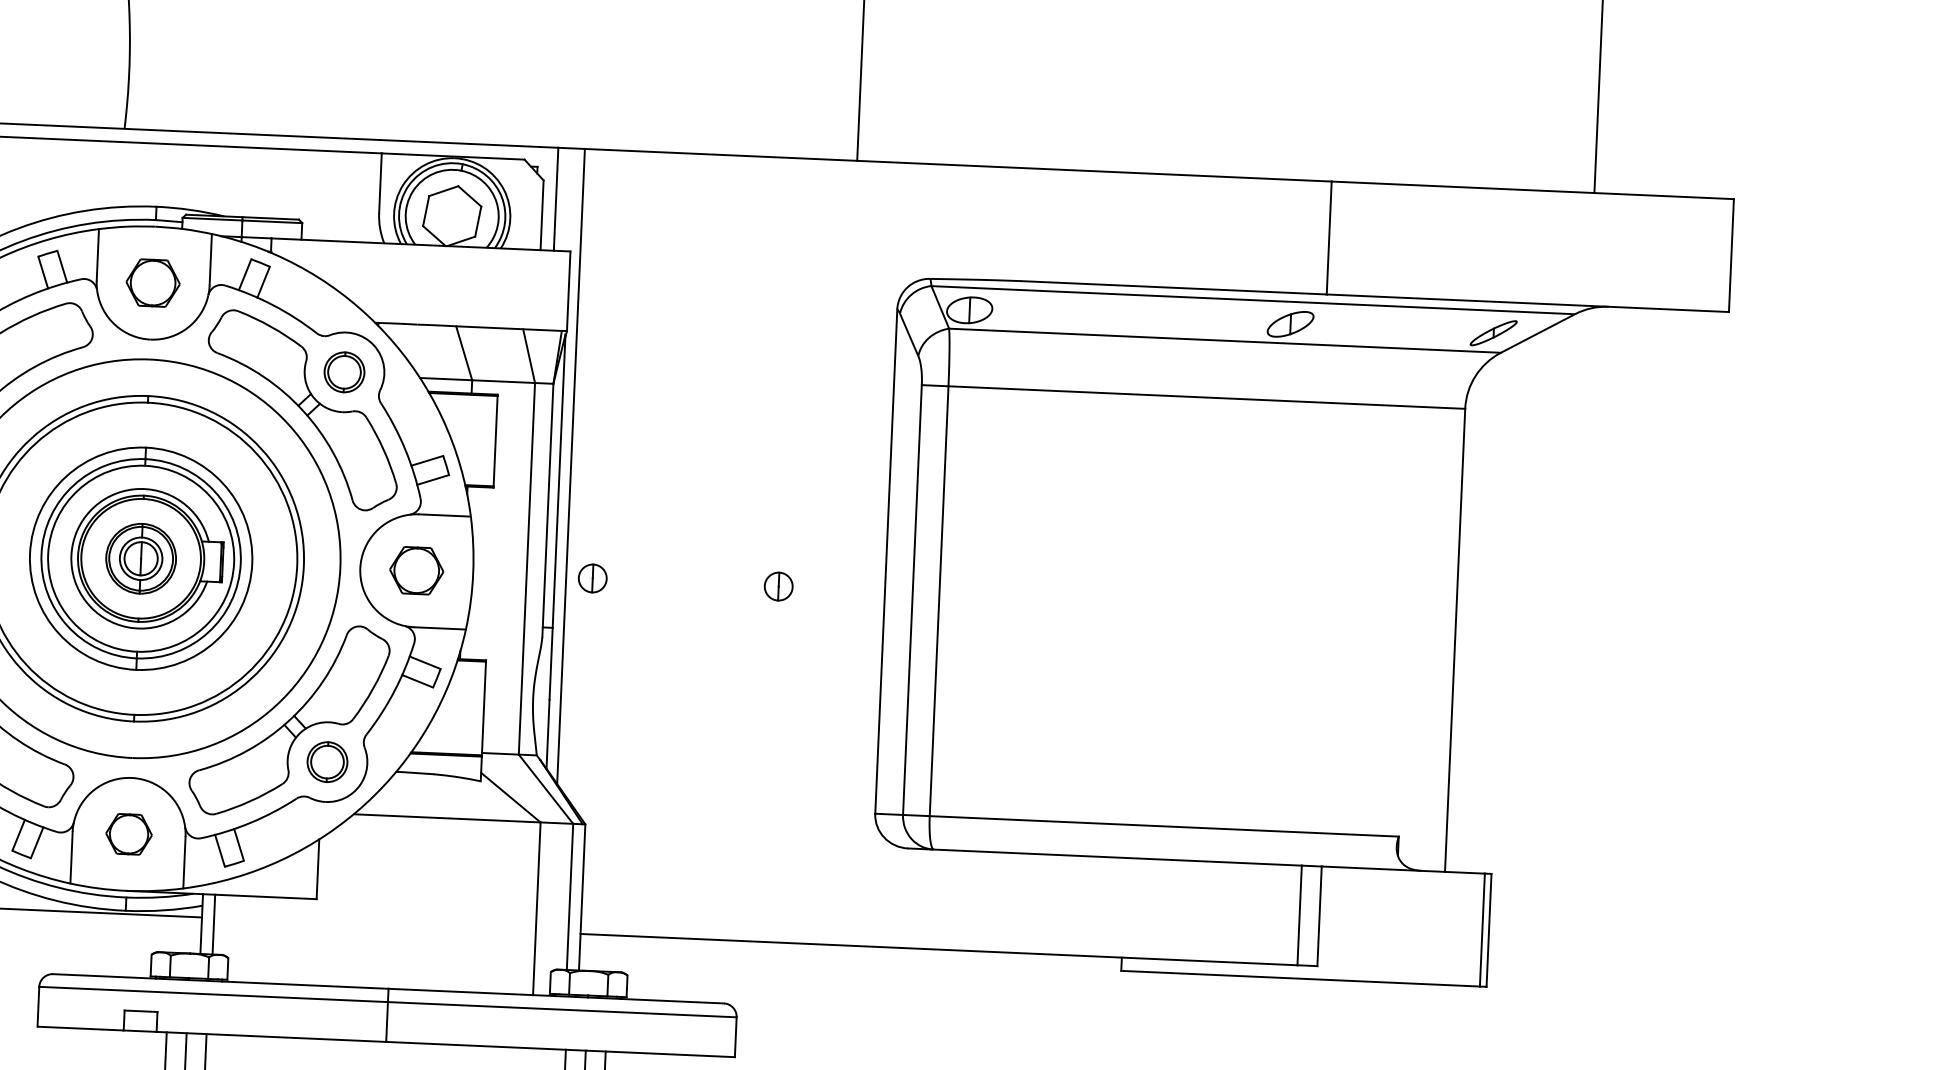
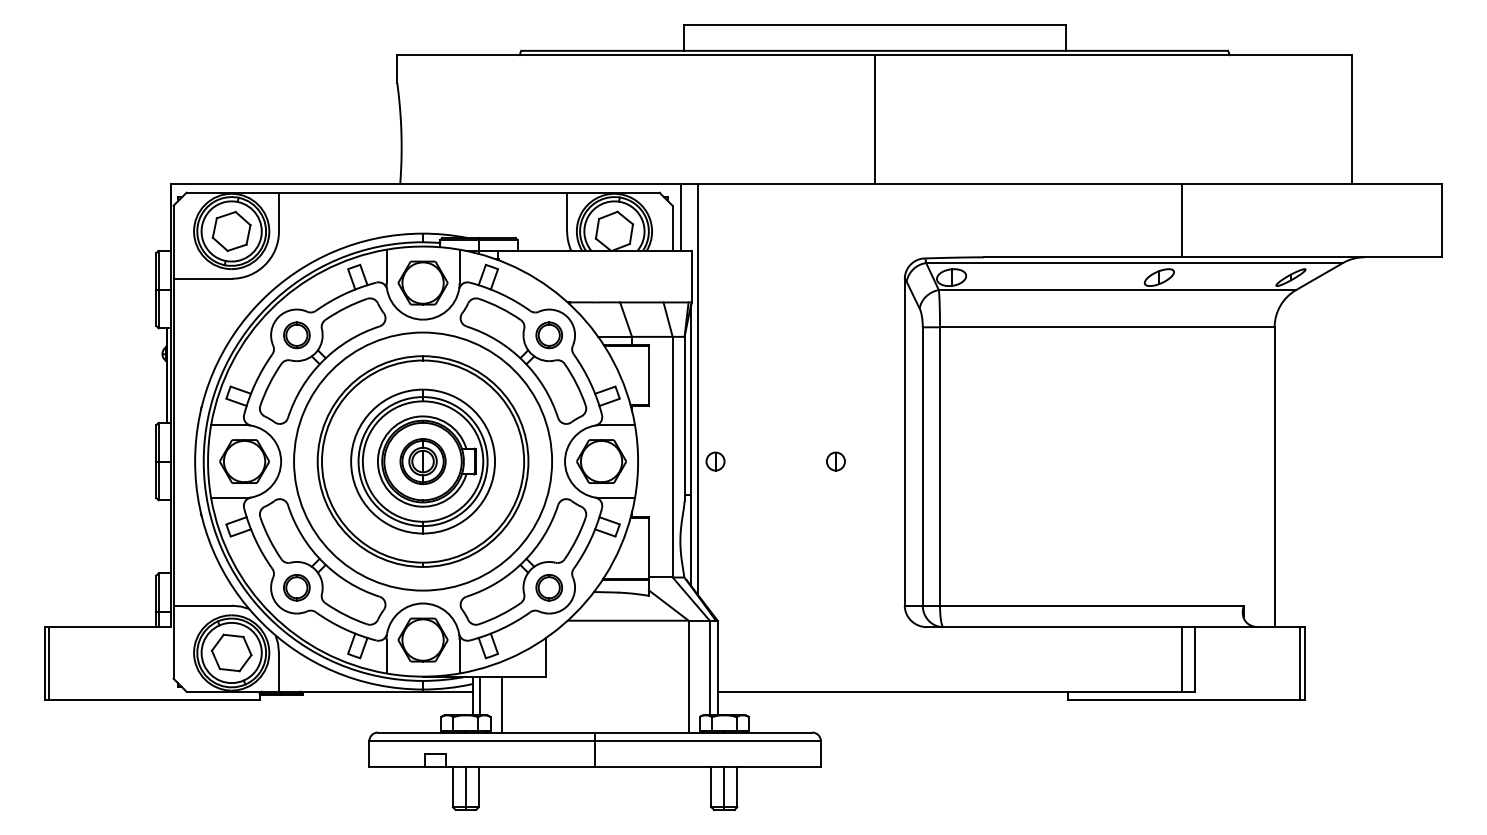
part: (152, 282) -> (422, 282), size x1.43
part: (416, 570) -> (601, 461), size x1.43
part: (128, 833) -> (422, 639), size x1.67
line: (245, 939) -> (501, 704), added

